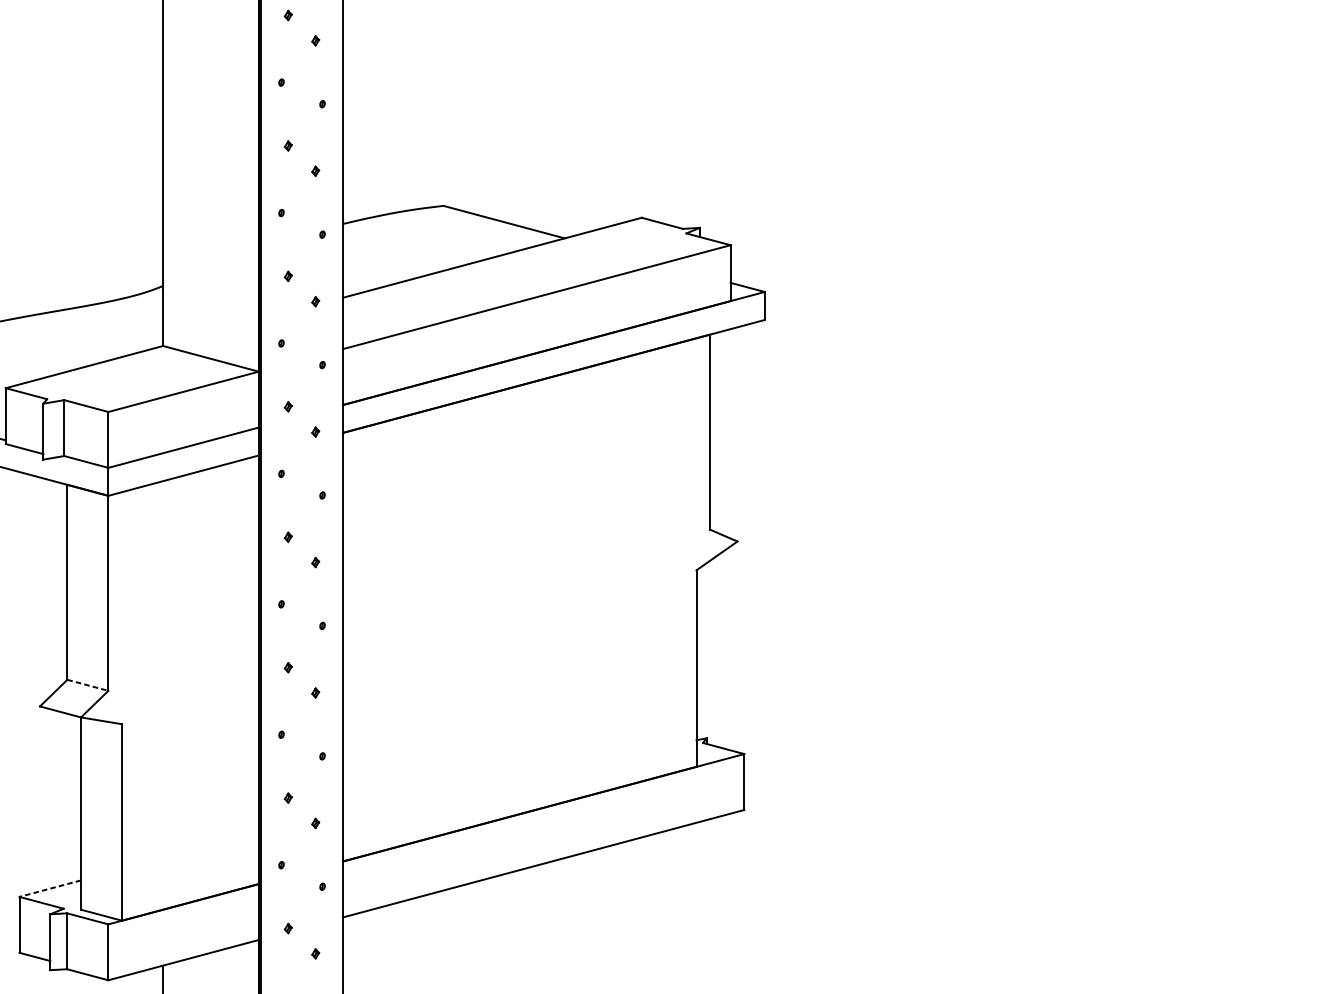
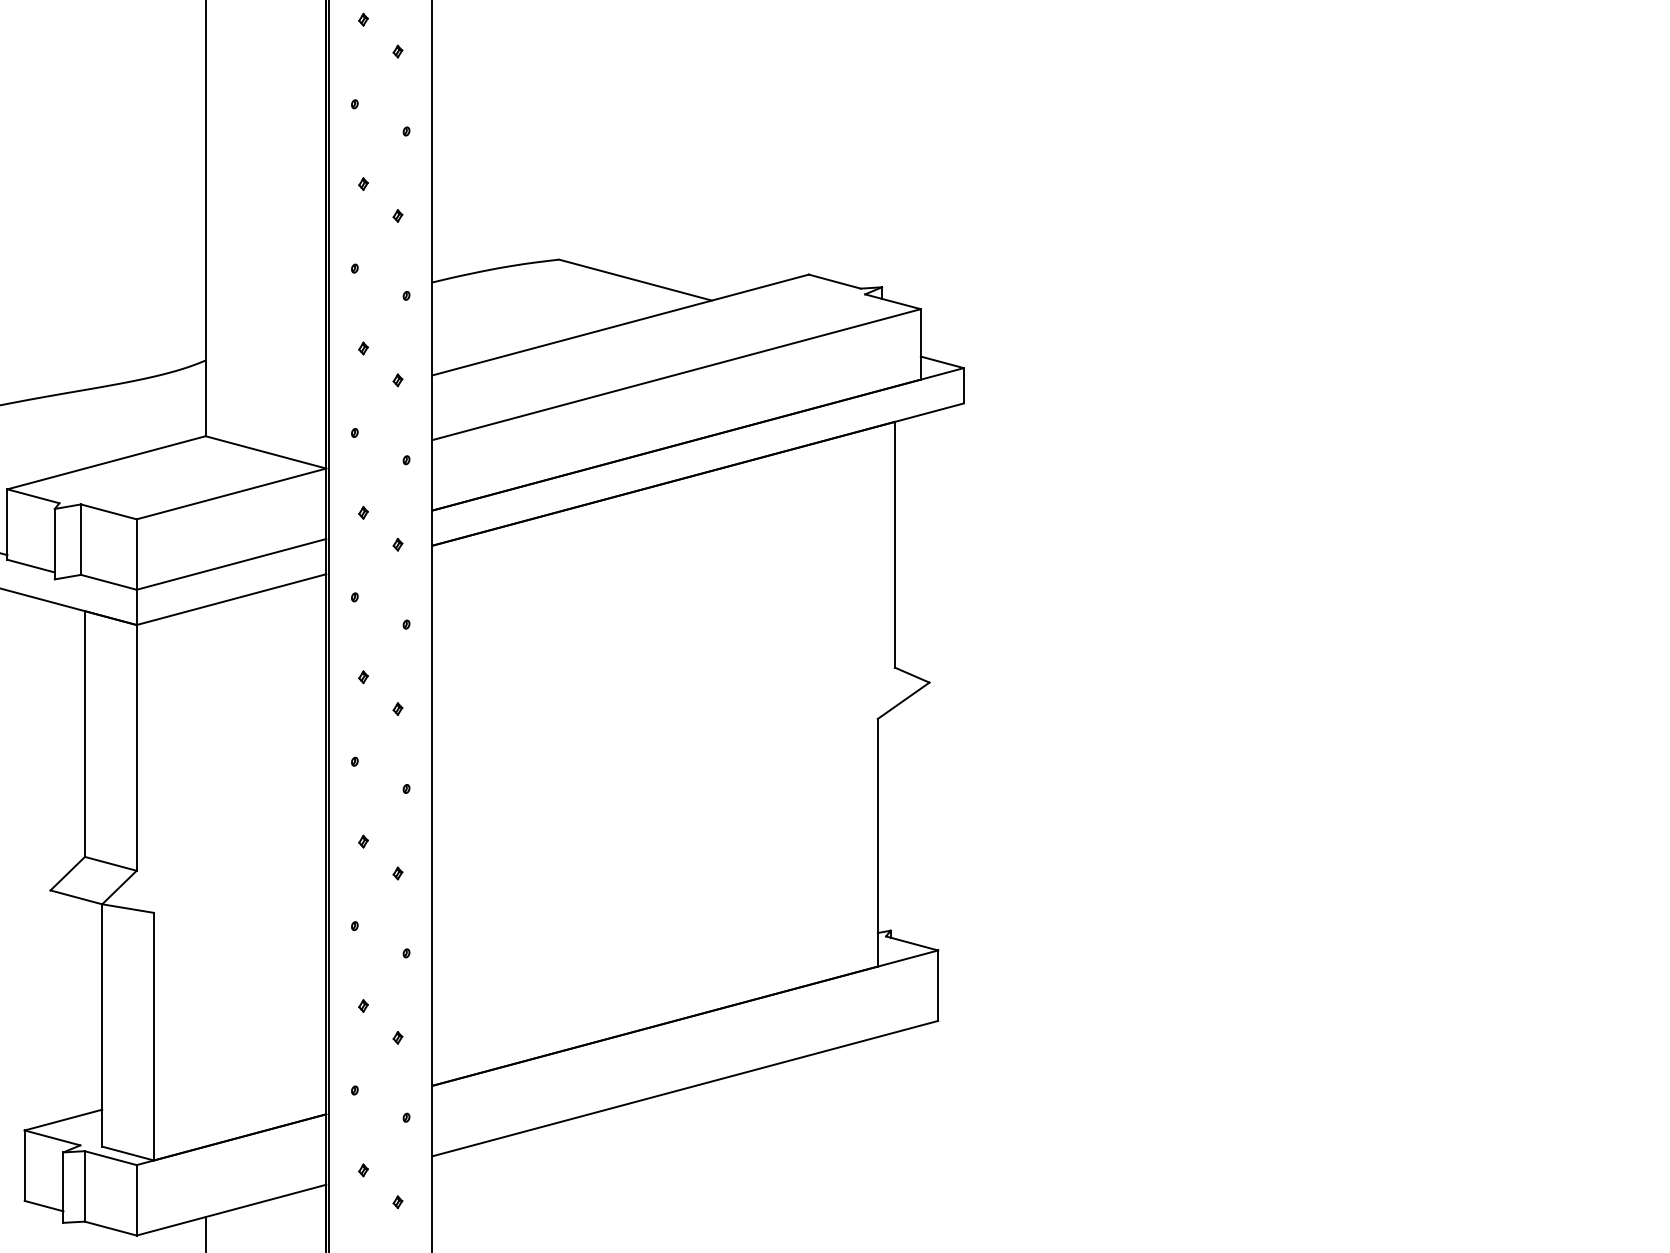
line: (87, 685) -> (110, 863), dashed -> solid
line: (49, 888) -> (62, 1120), dashed -> solid

